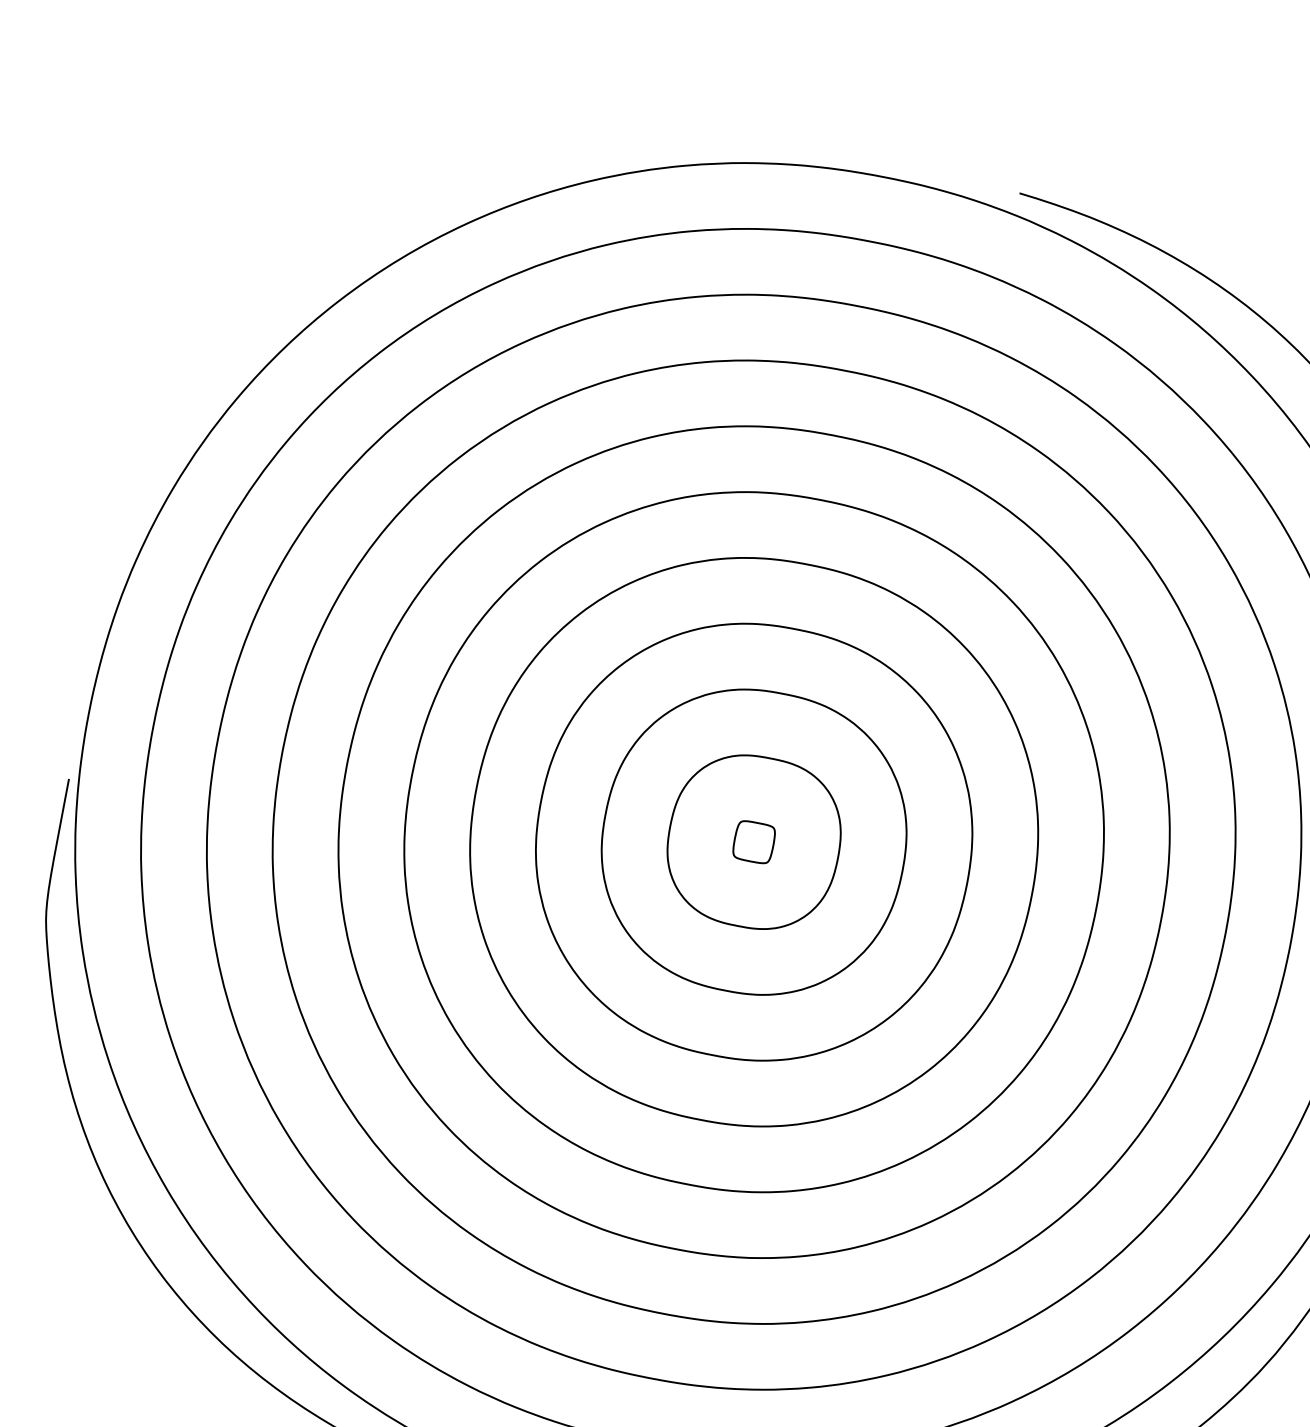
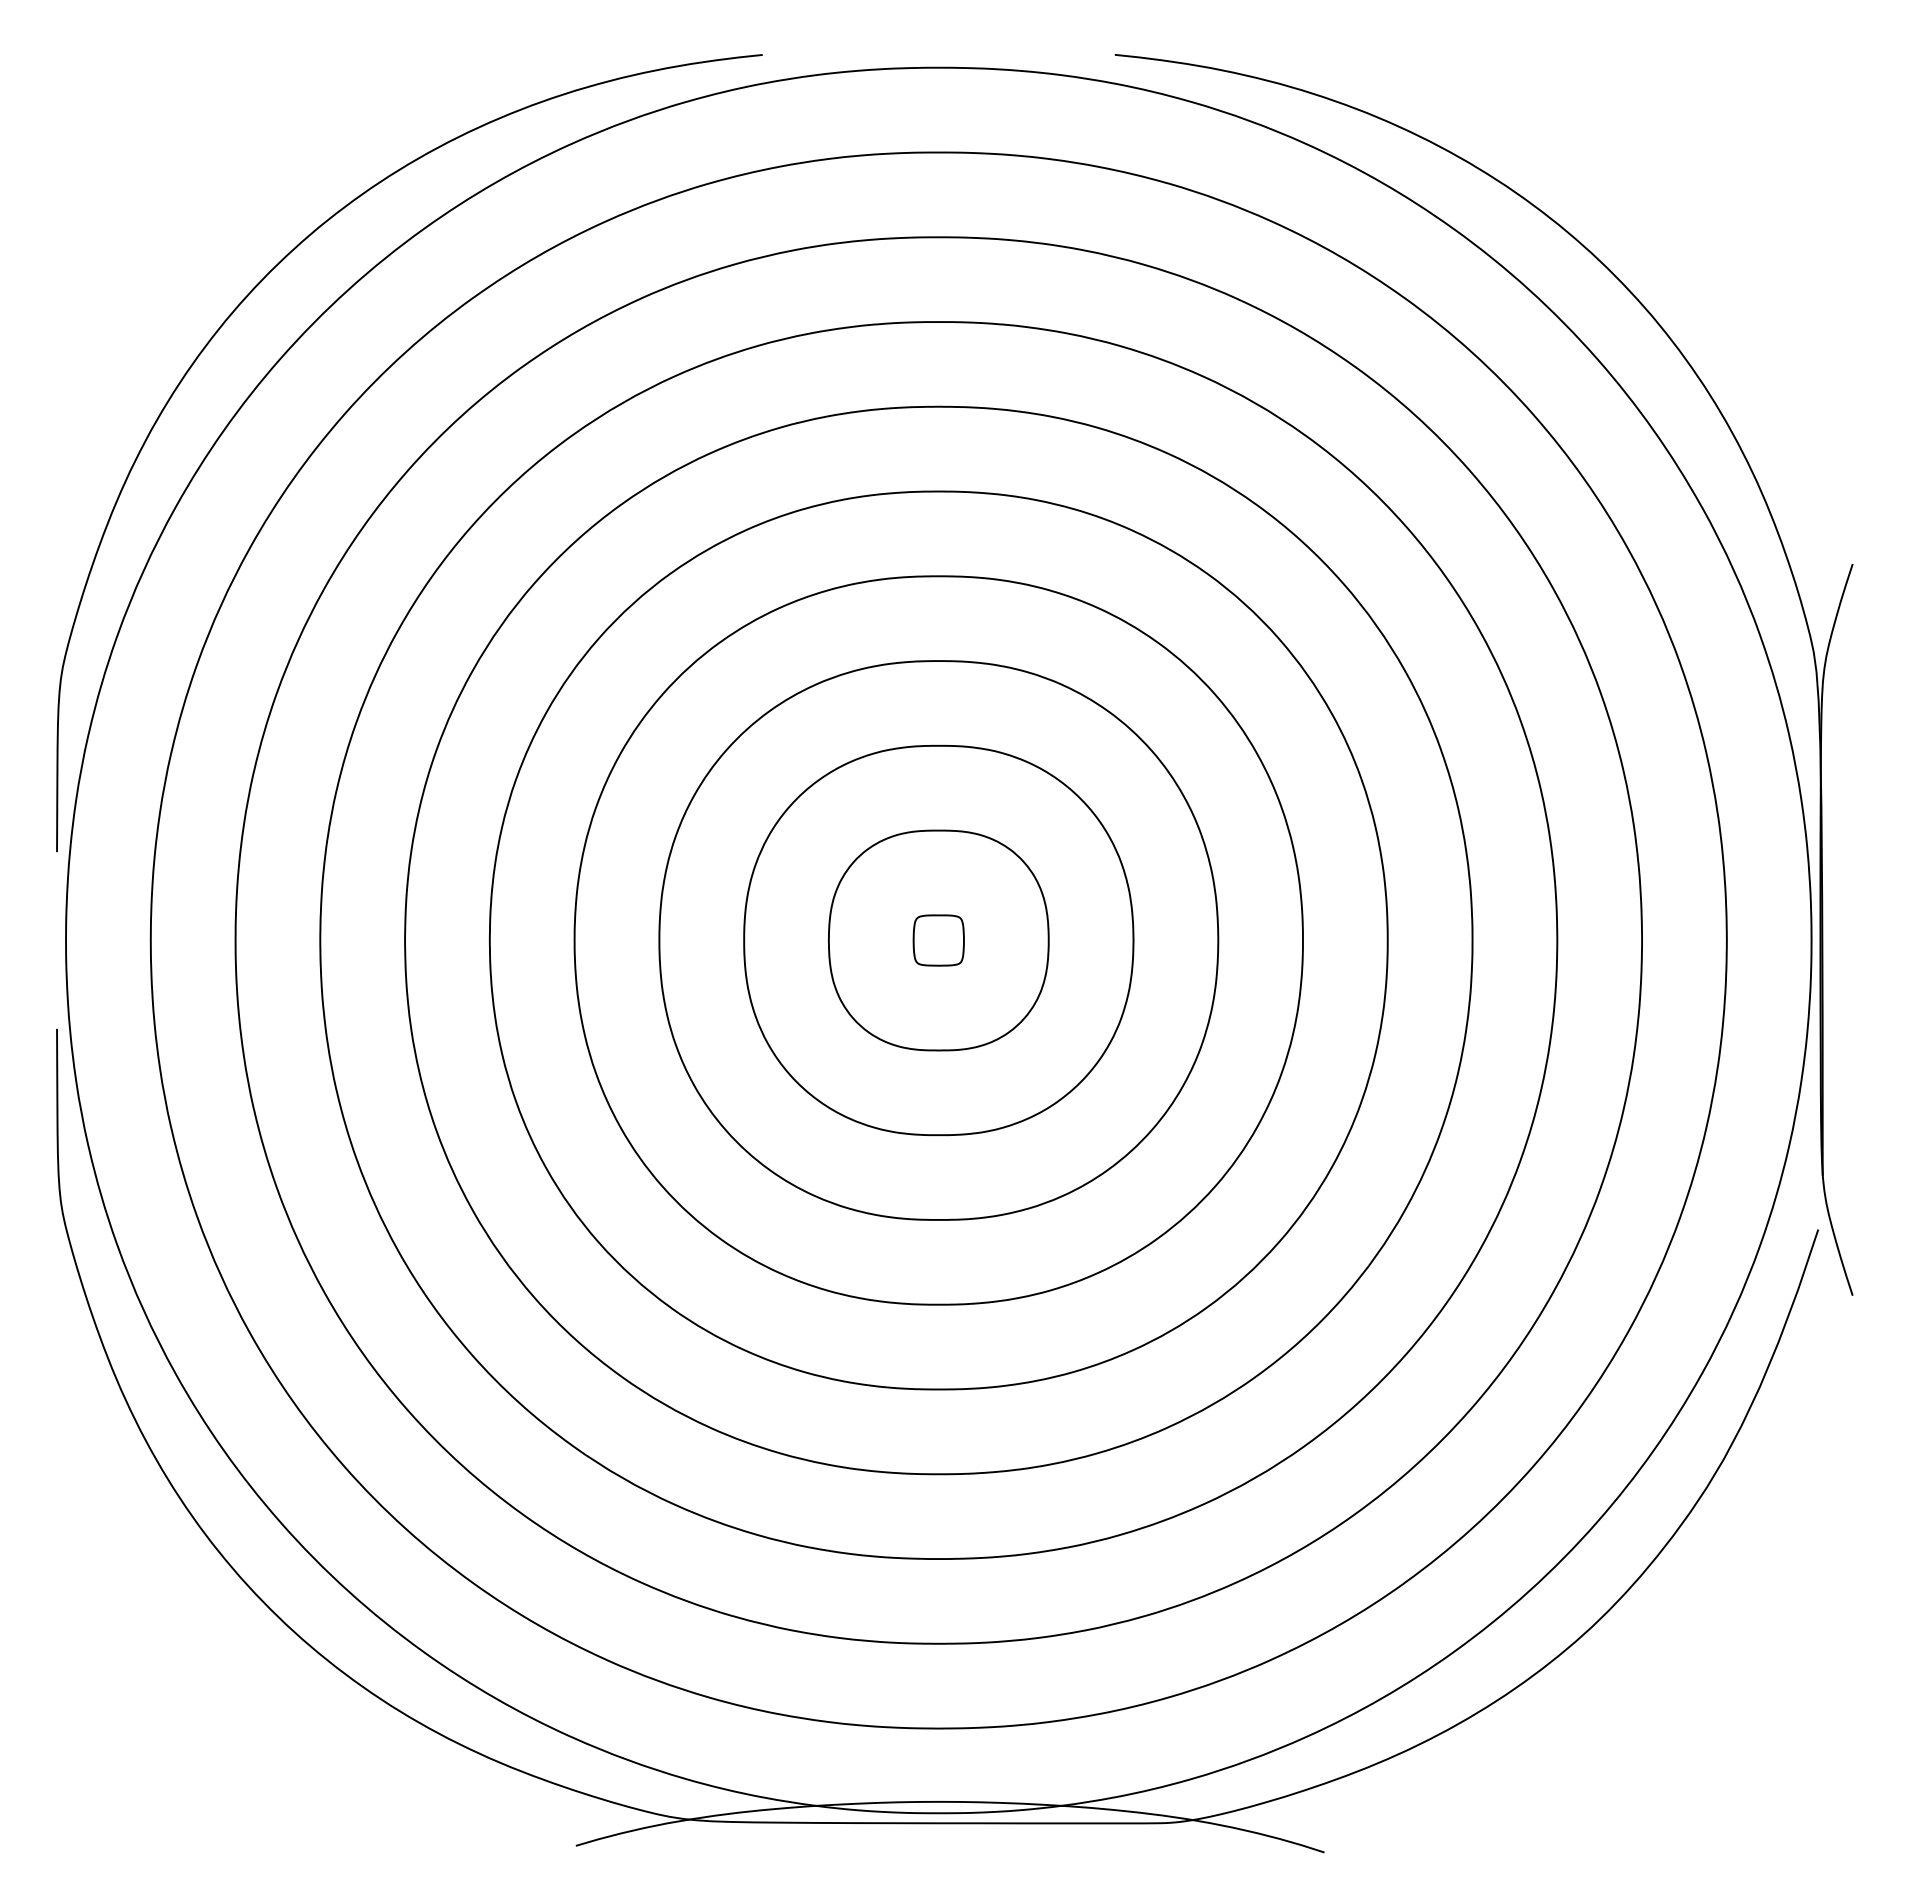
curve: (315, 255) -> (239, 306), added

